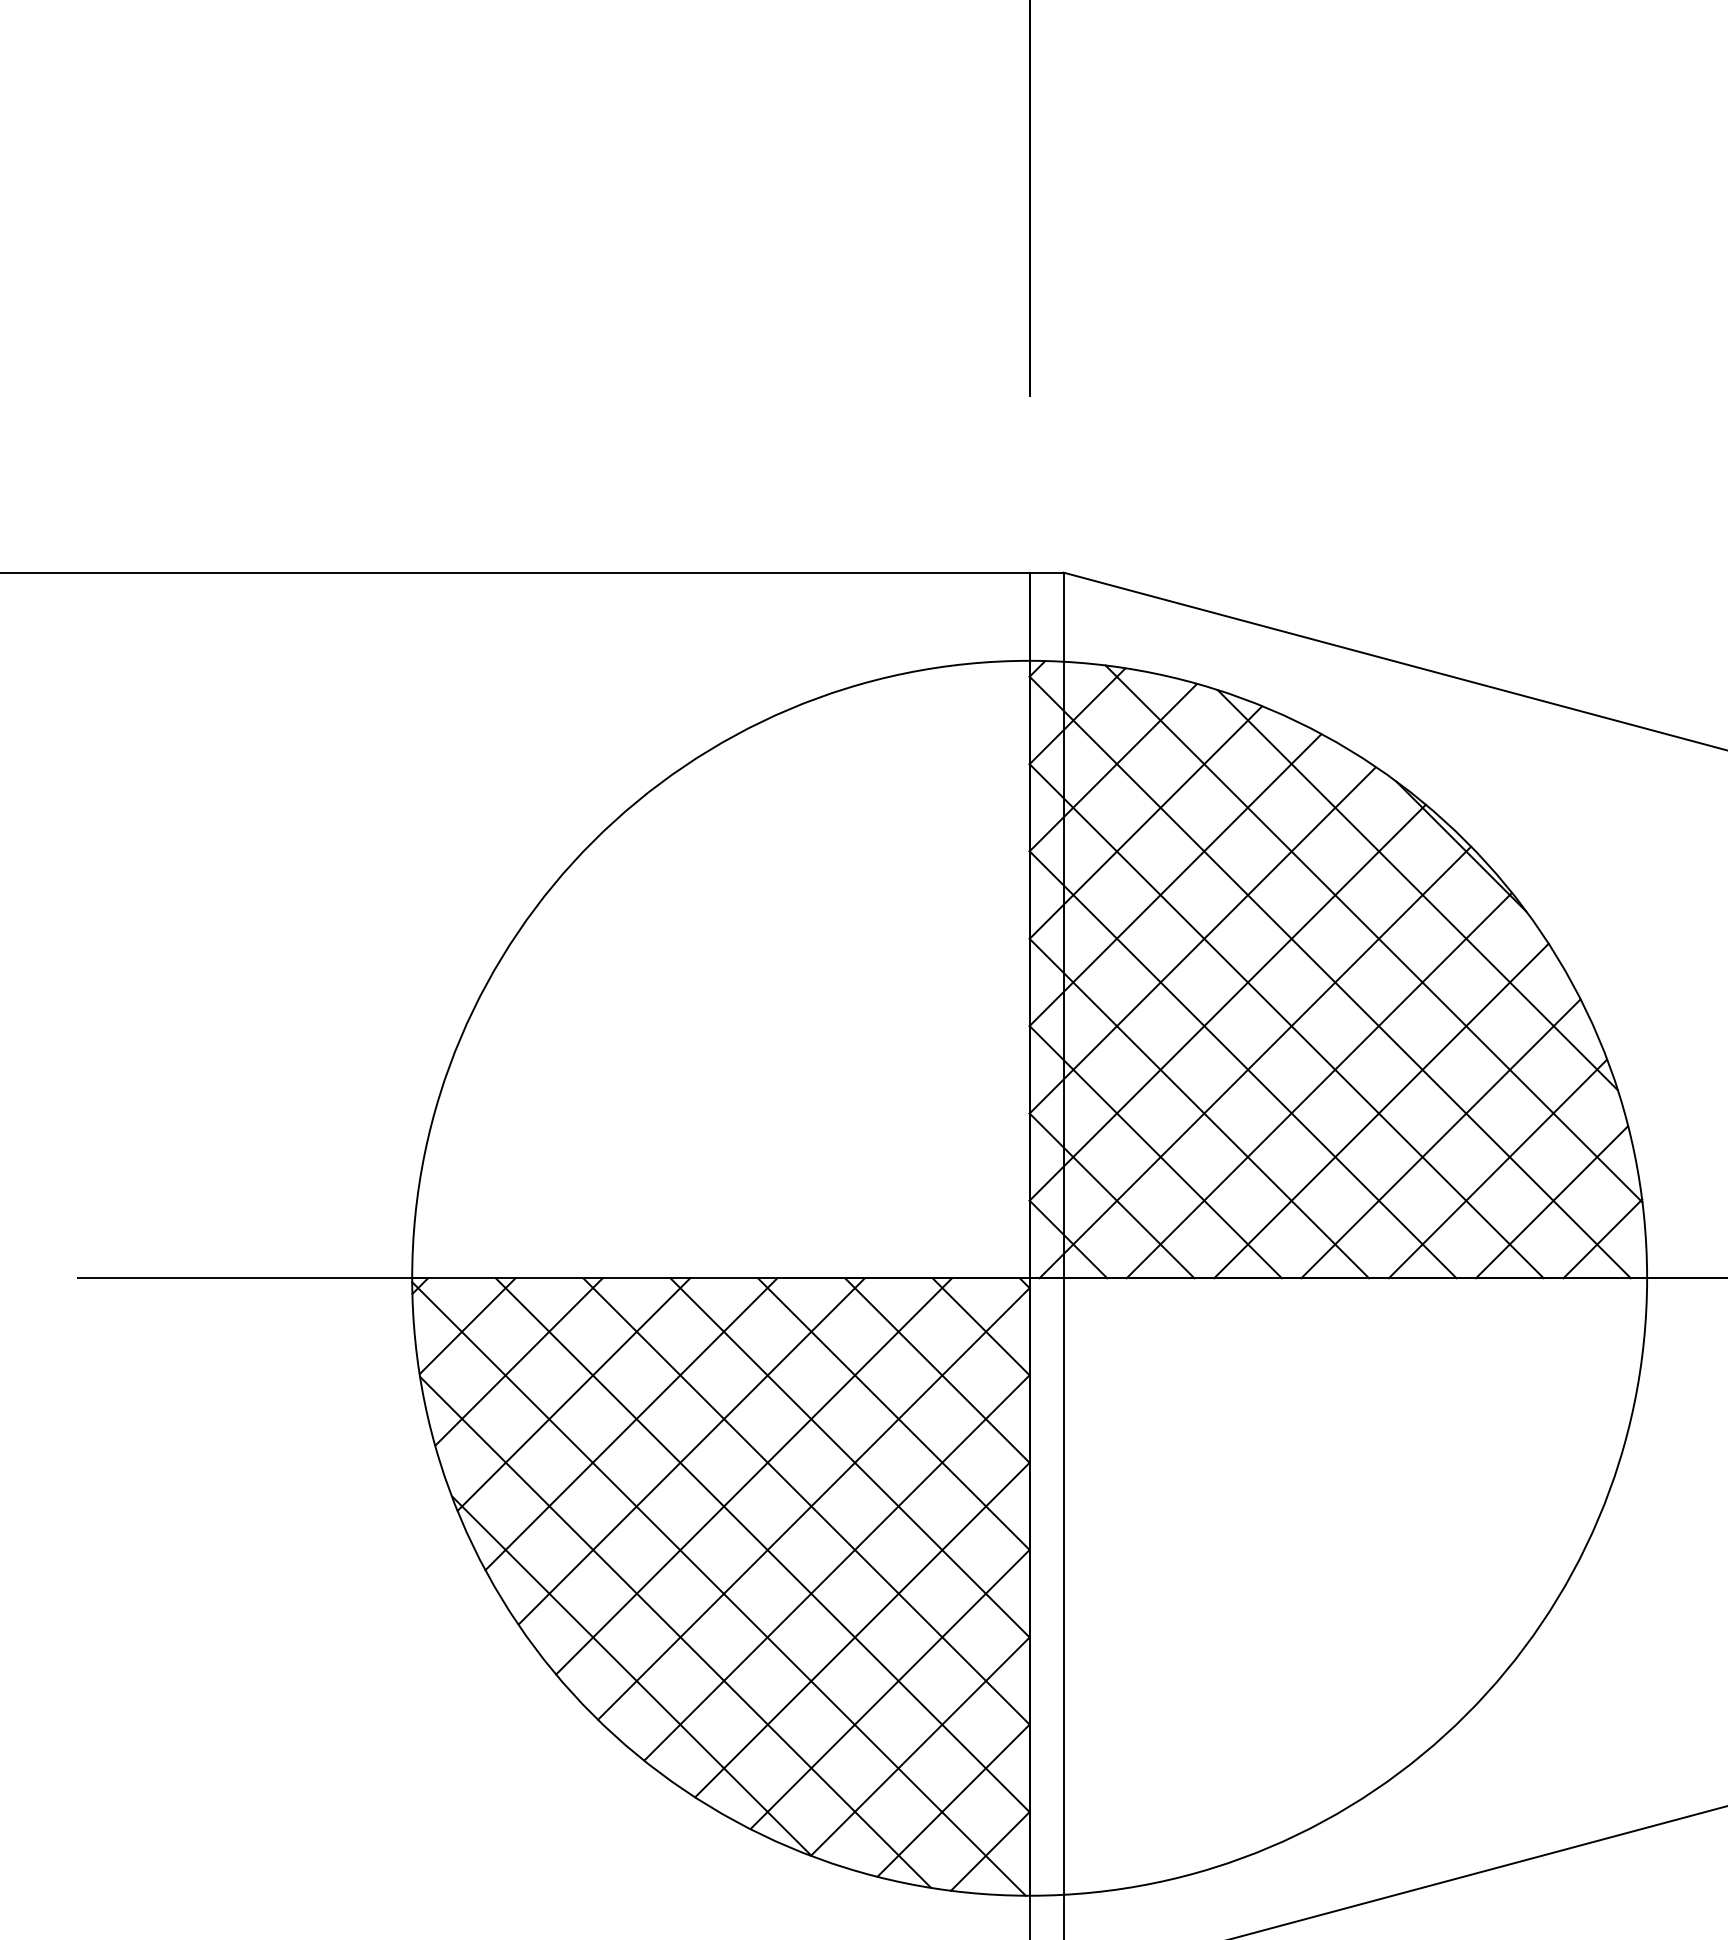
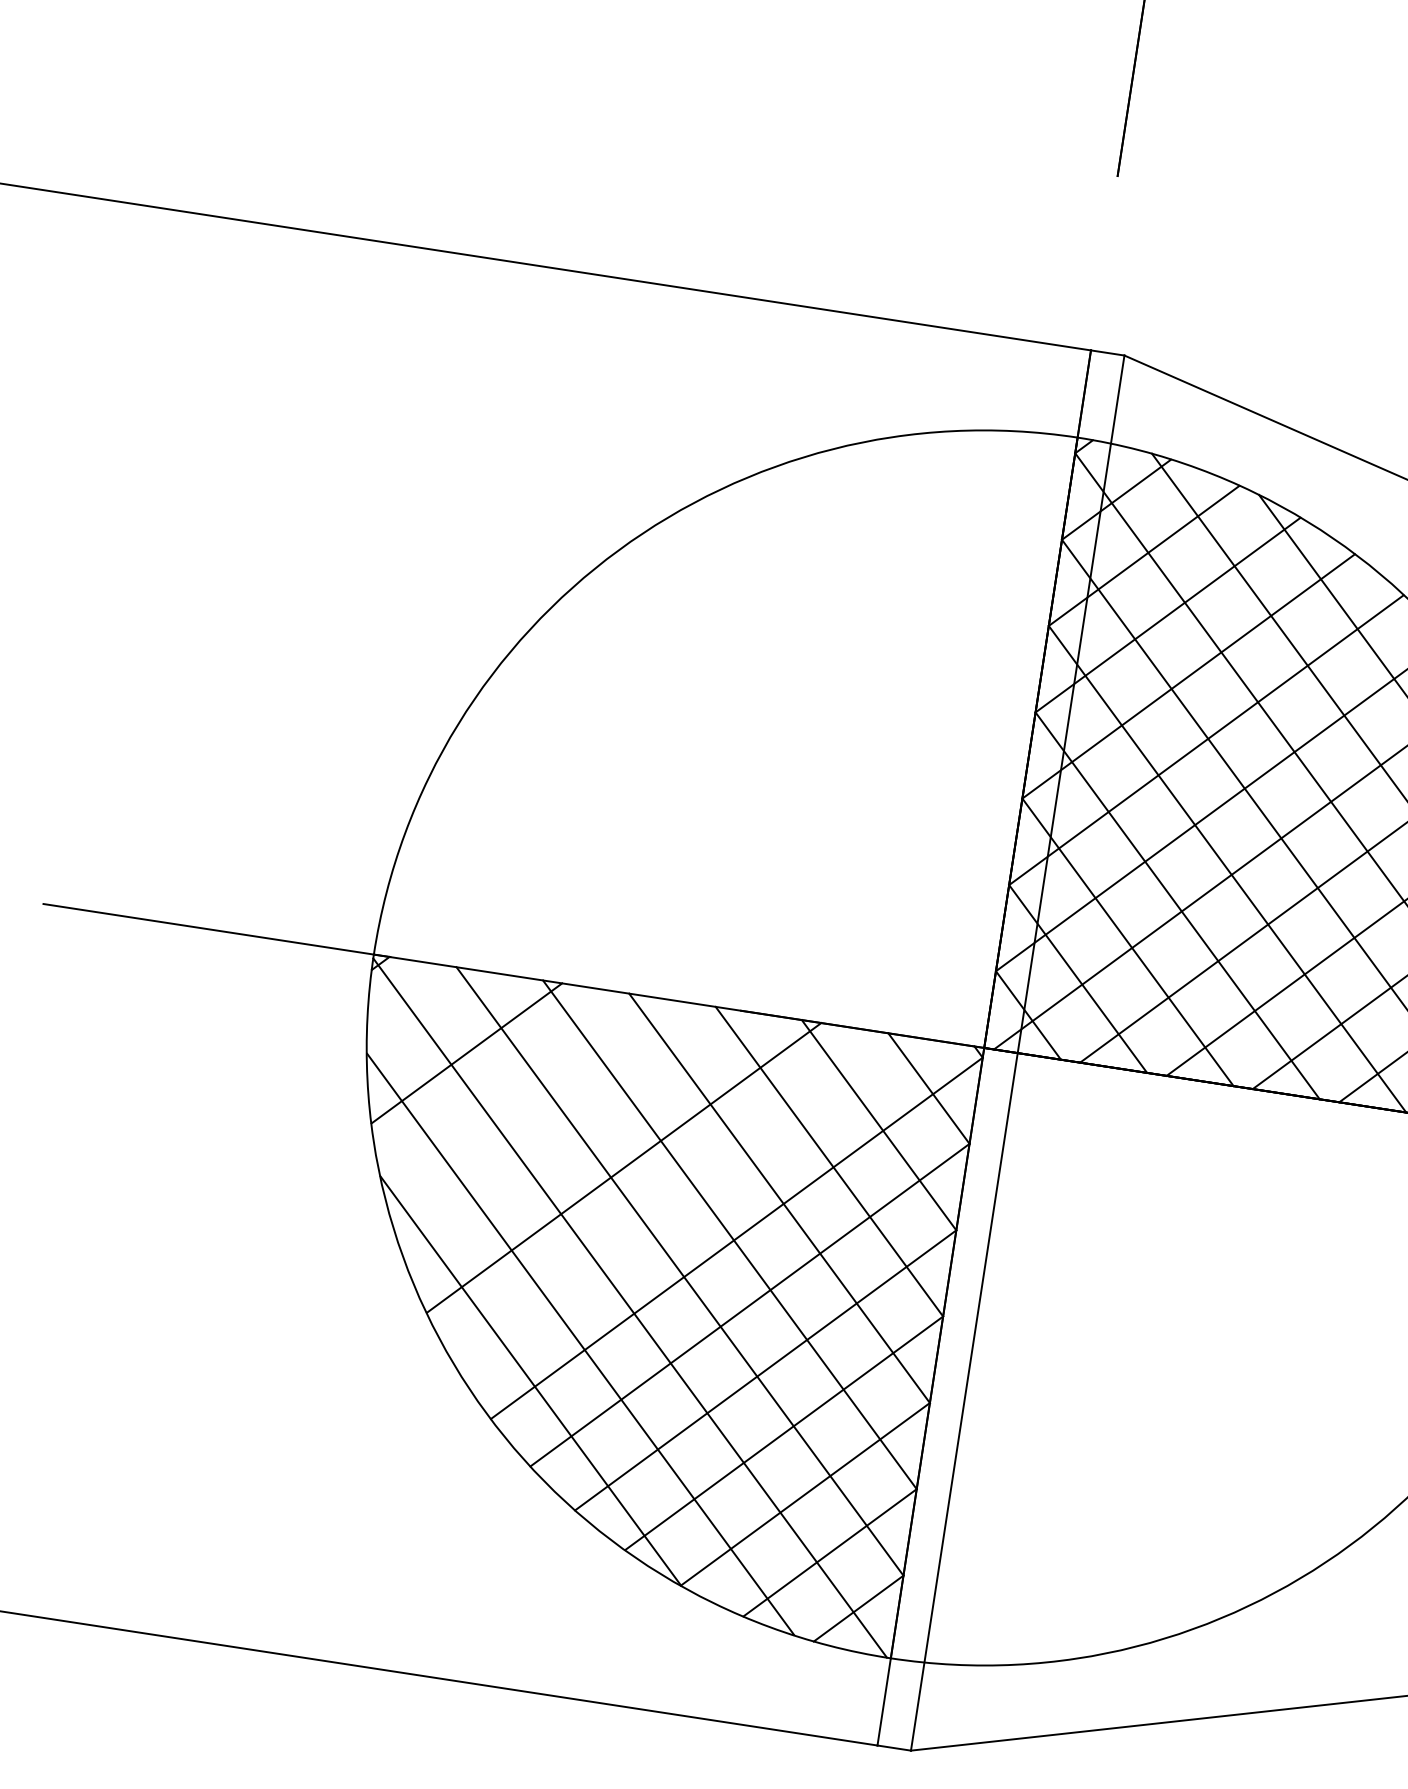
line: (467, 1325) -> (421, 1009), removed
line: (573, 1394) -> (515, 1093), removed
line: (631, 1424) -> (568, 1132), removed
line: (754, 1476) -> (682, 1202), removed

